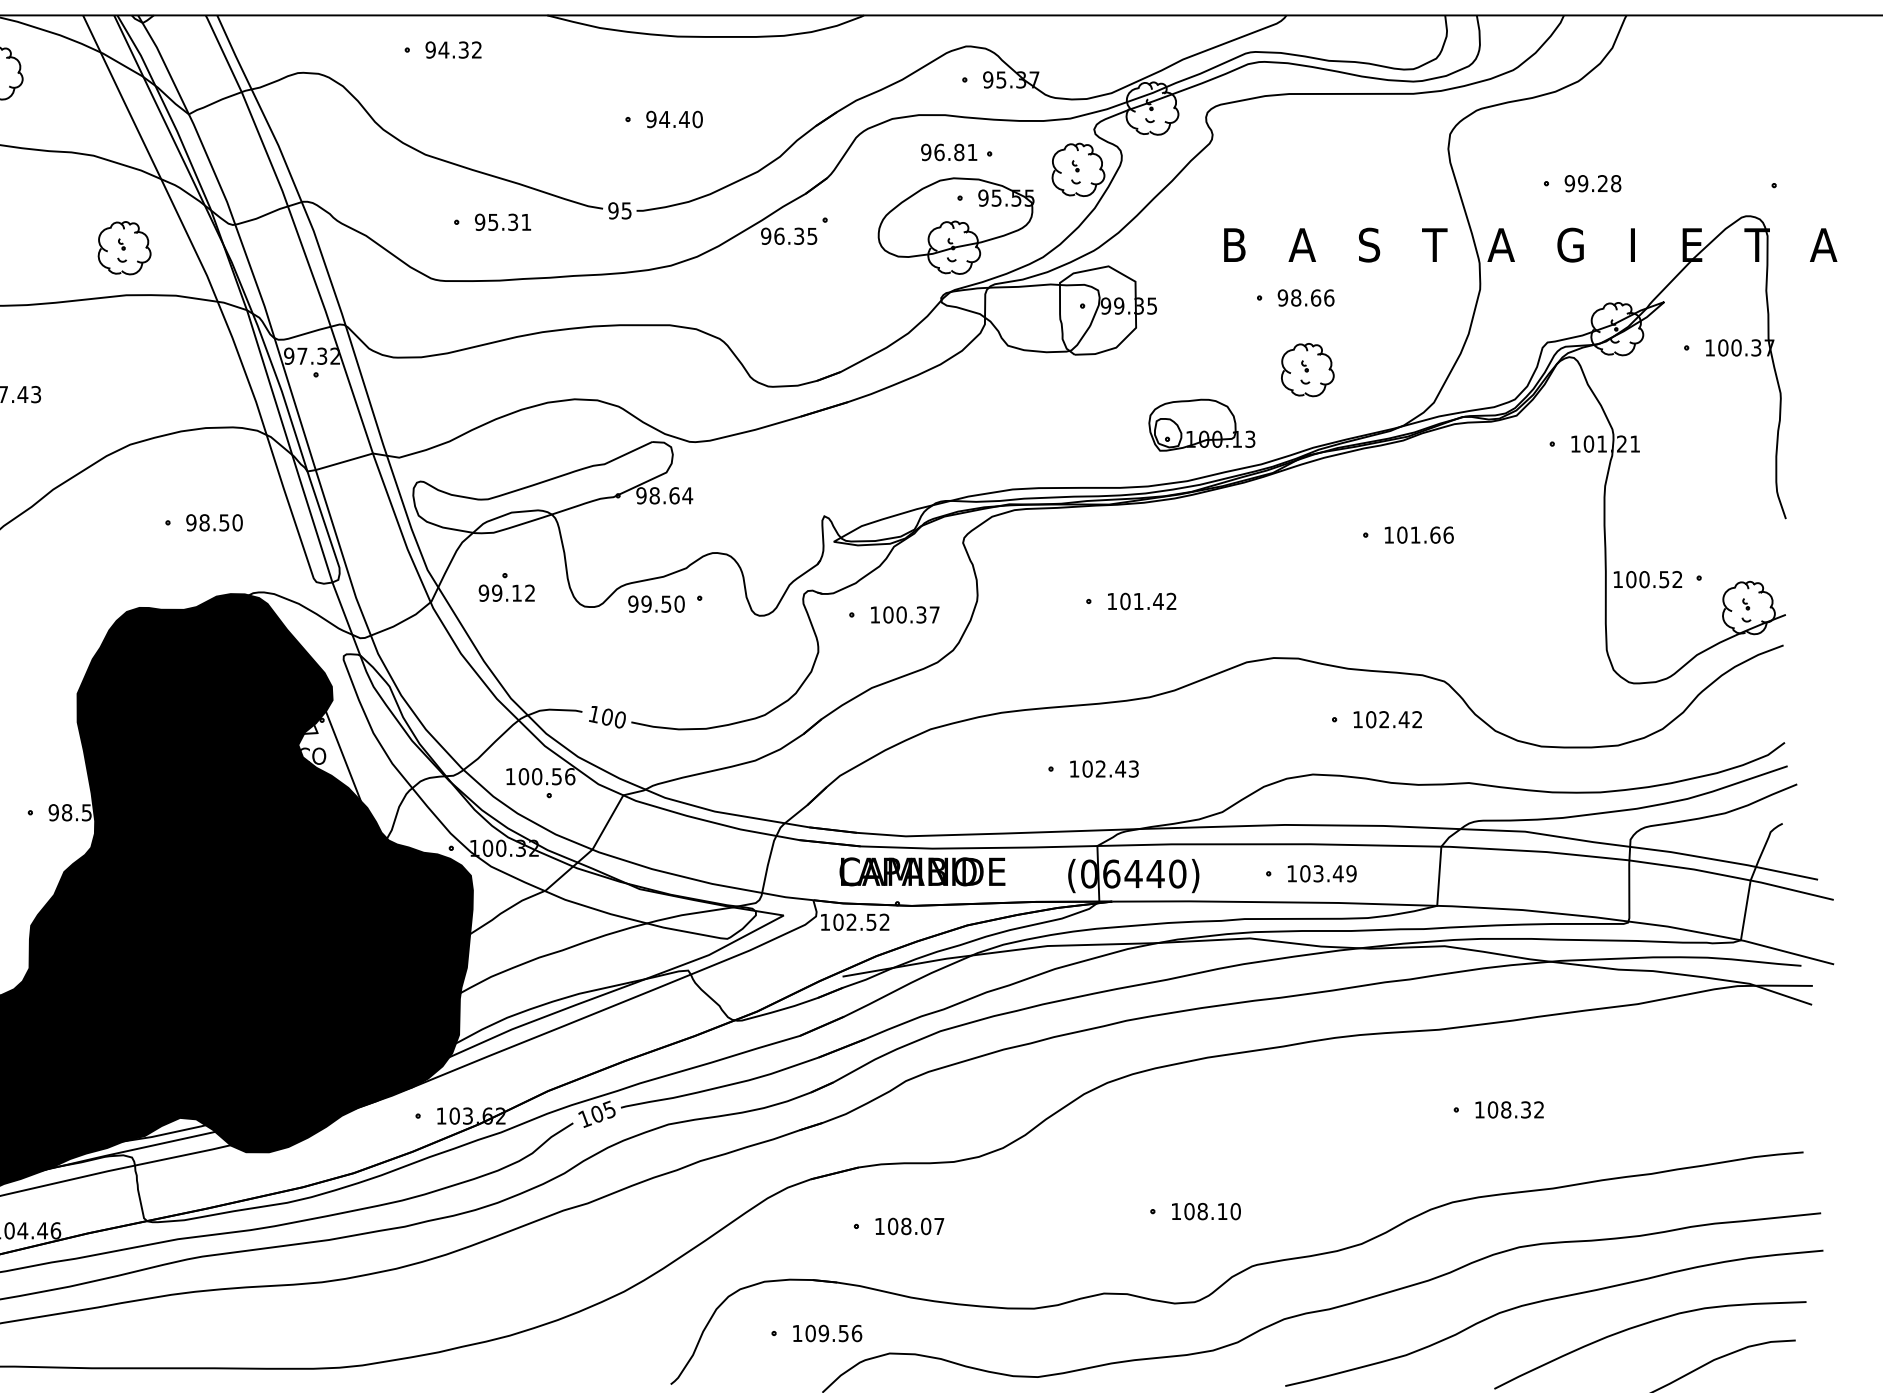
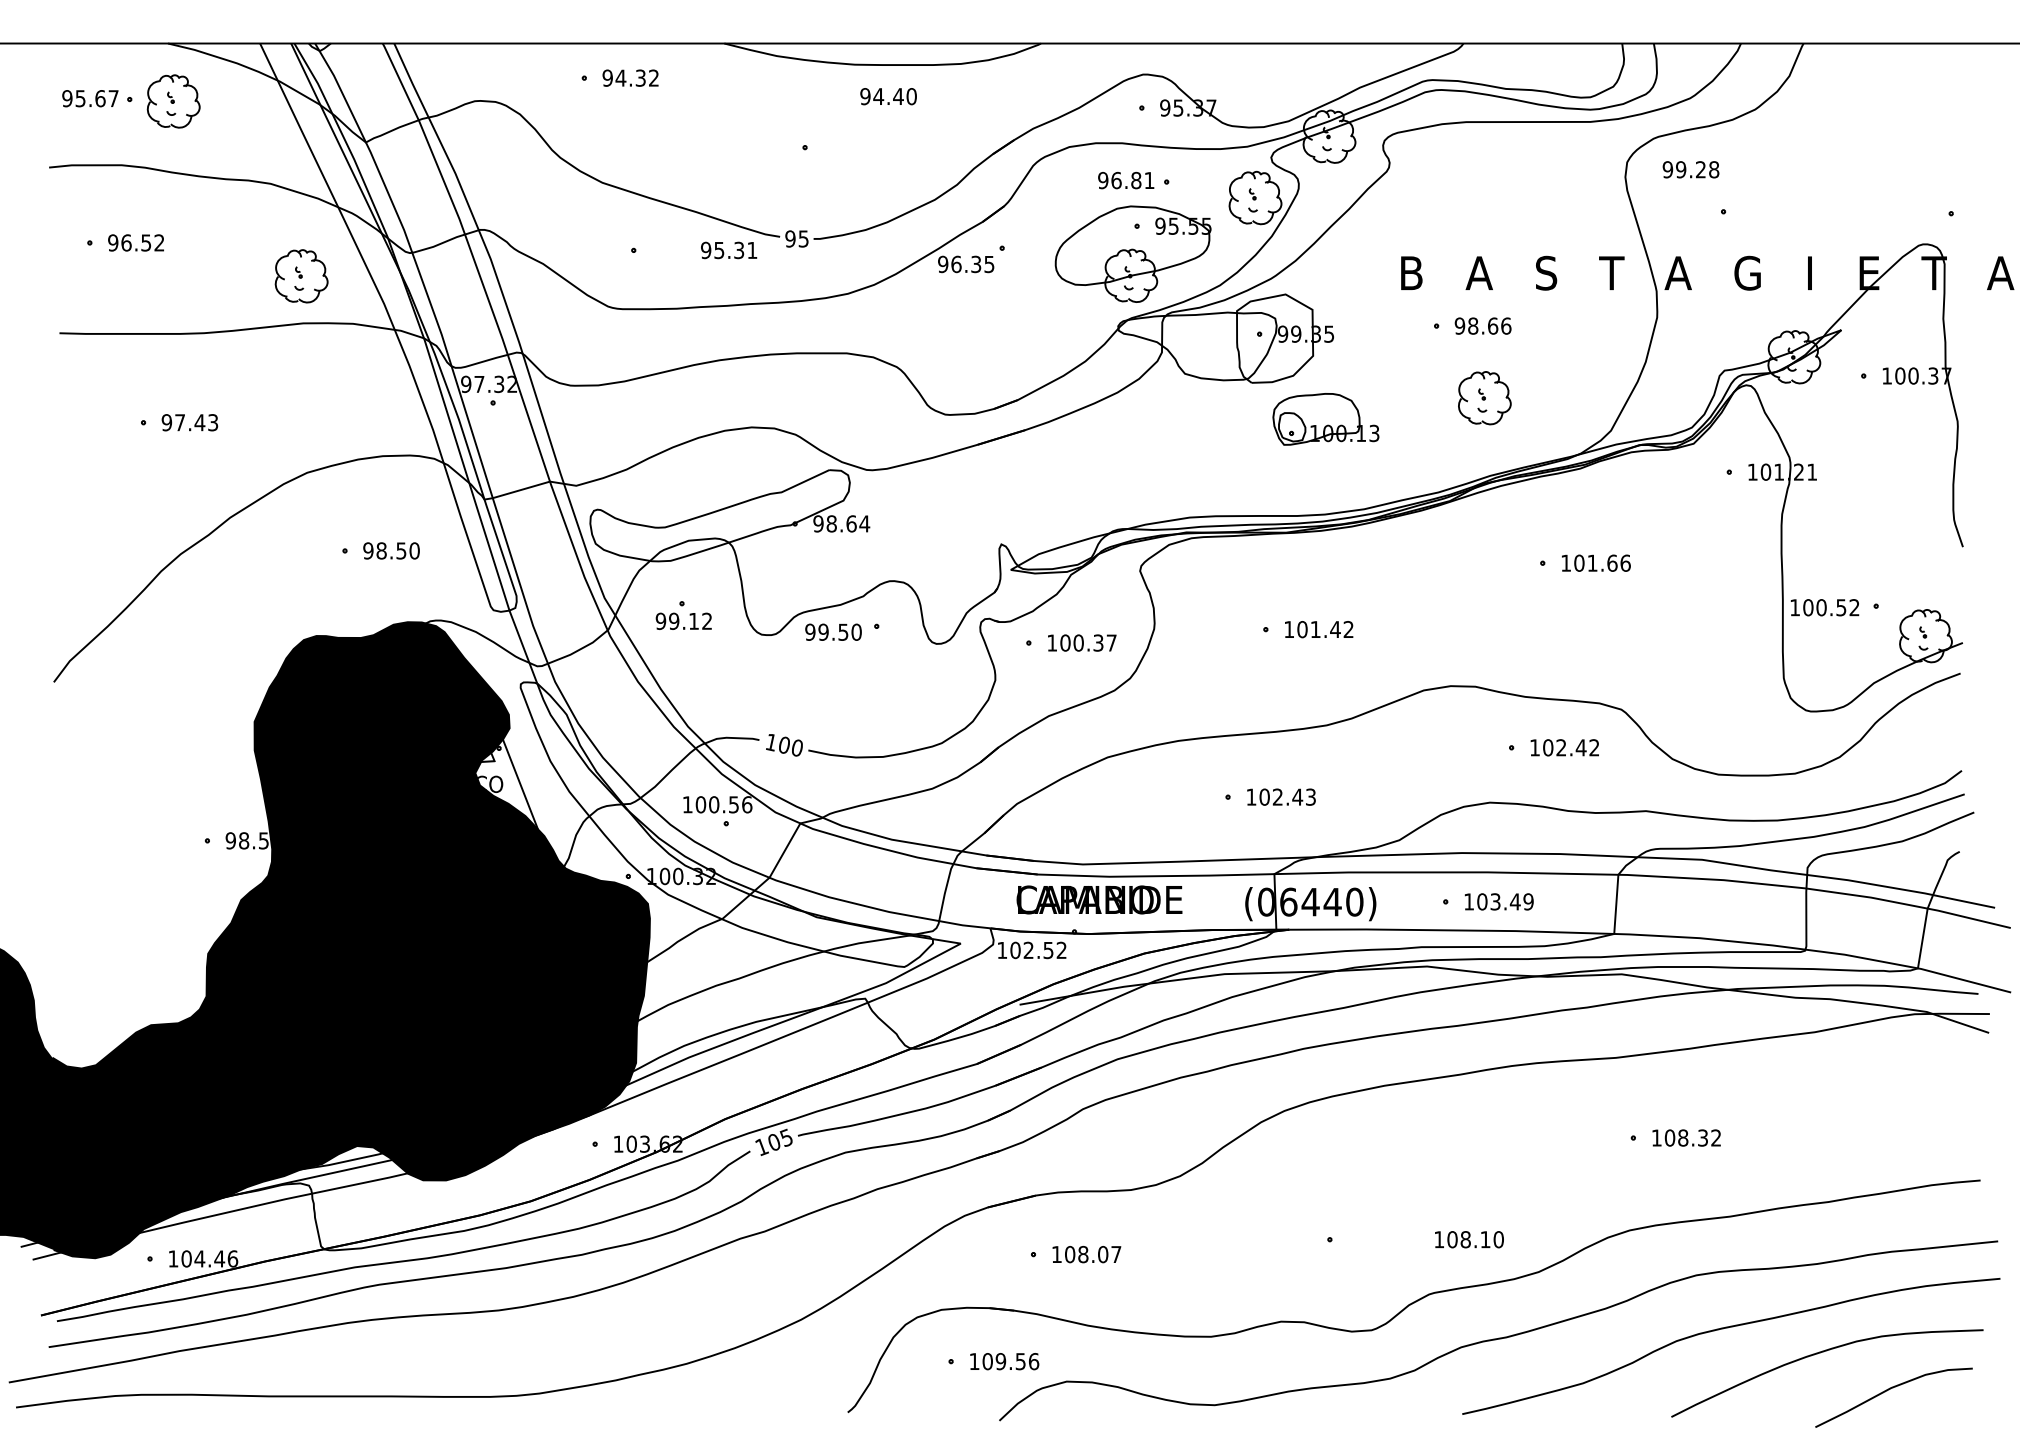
text: (674, 119) -> (888, 96), moved
text: (1592, 183) -> (1690, 169), moved
text: (503, 222) -> (729, 250), moved
part: (1201, 425) -> (1325, 419), moved
text: (1206, 1211) -> (1469, 1239), moved

